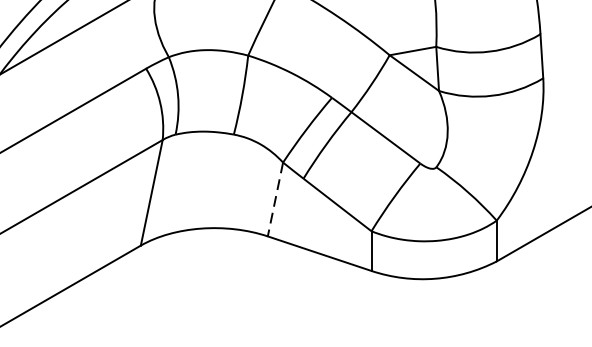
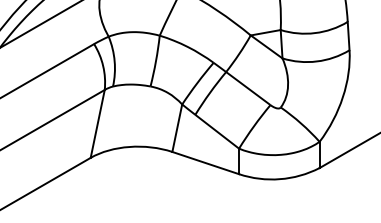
line: (275, 199) -> (177, 128), dashed -> solid

